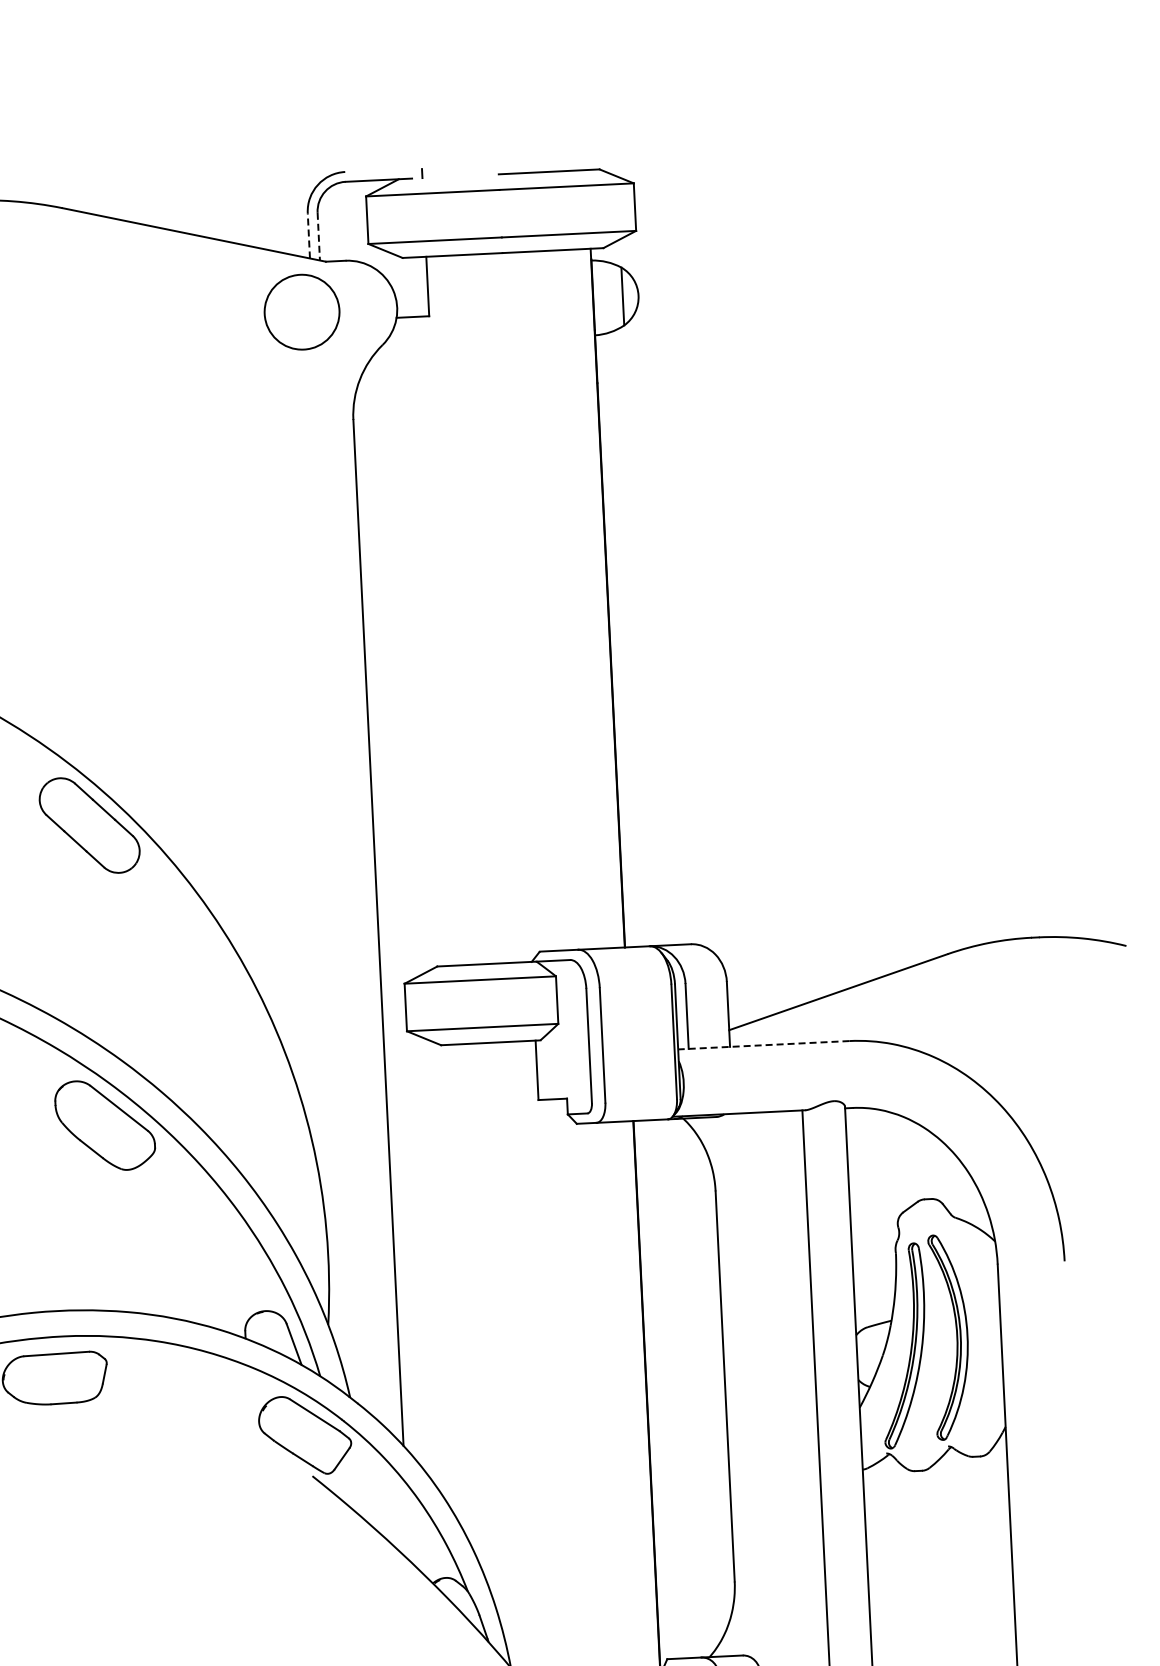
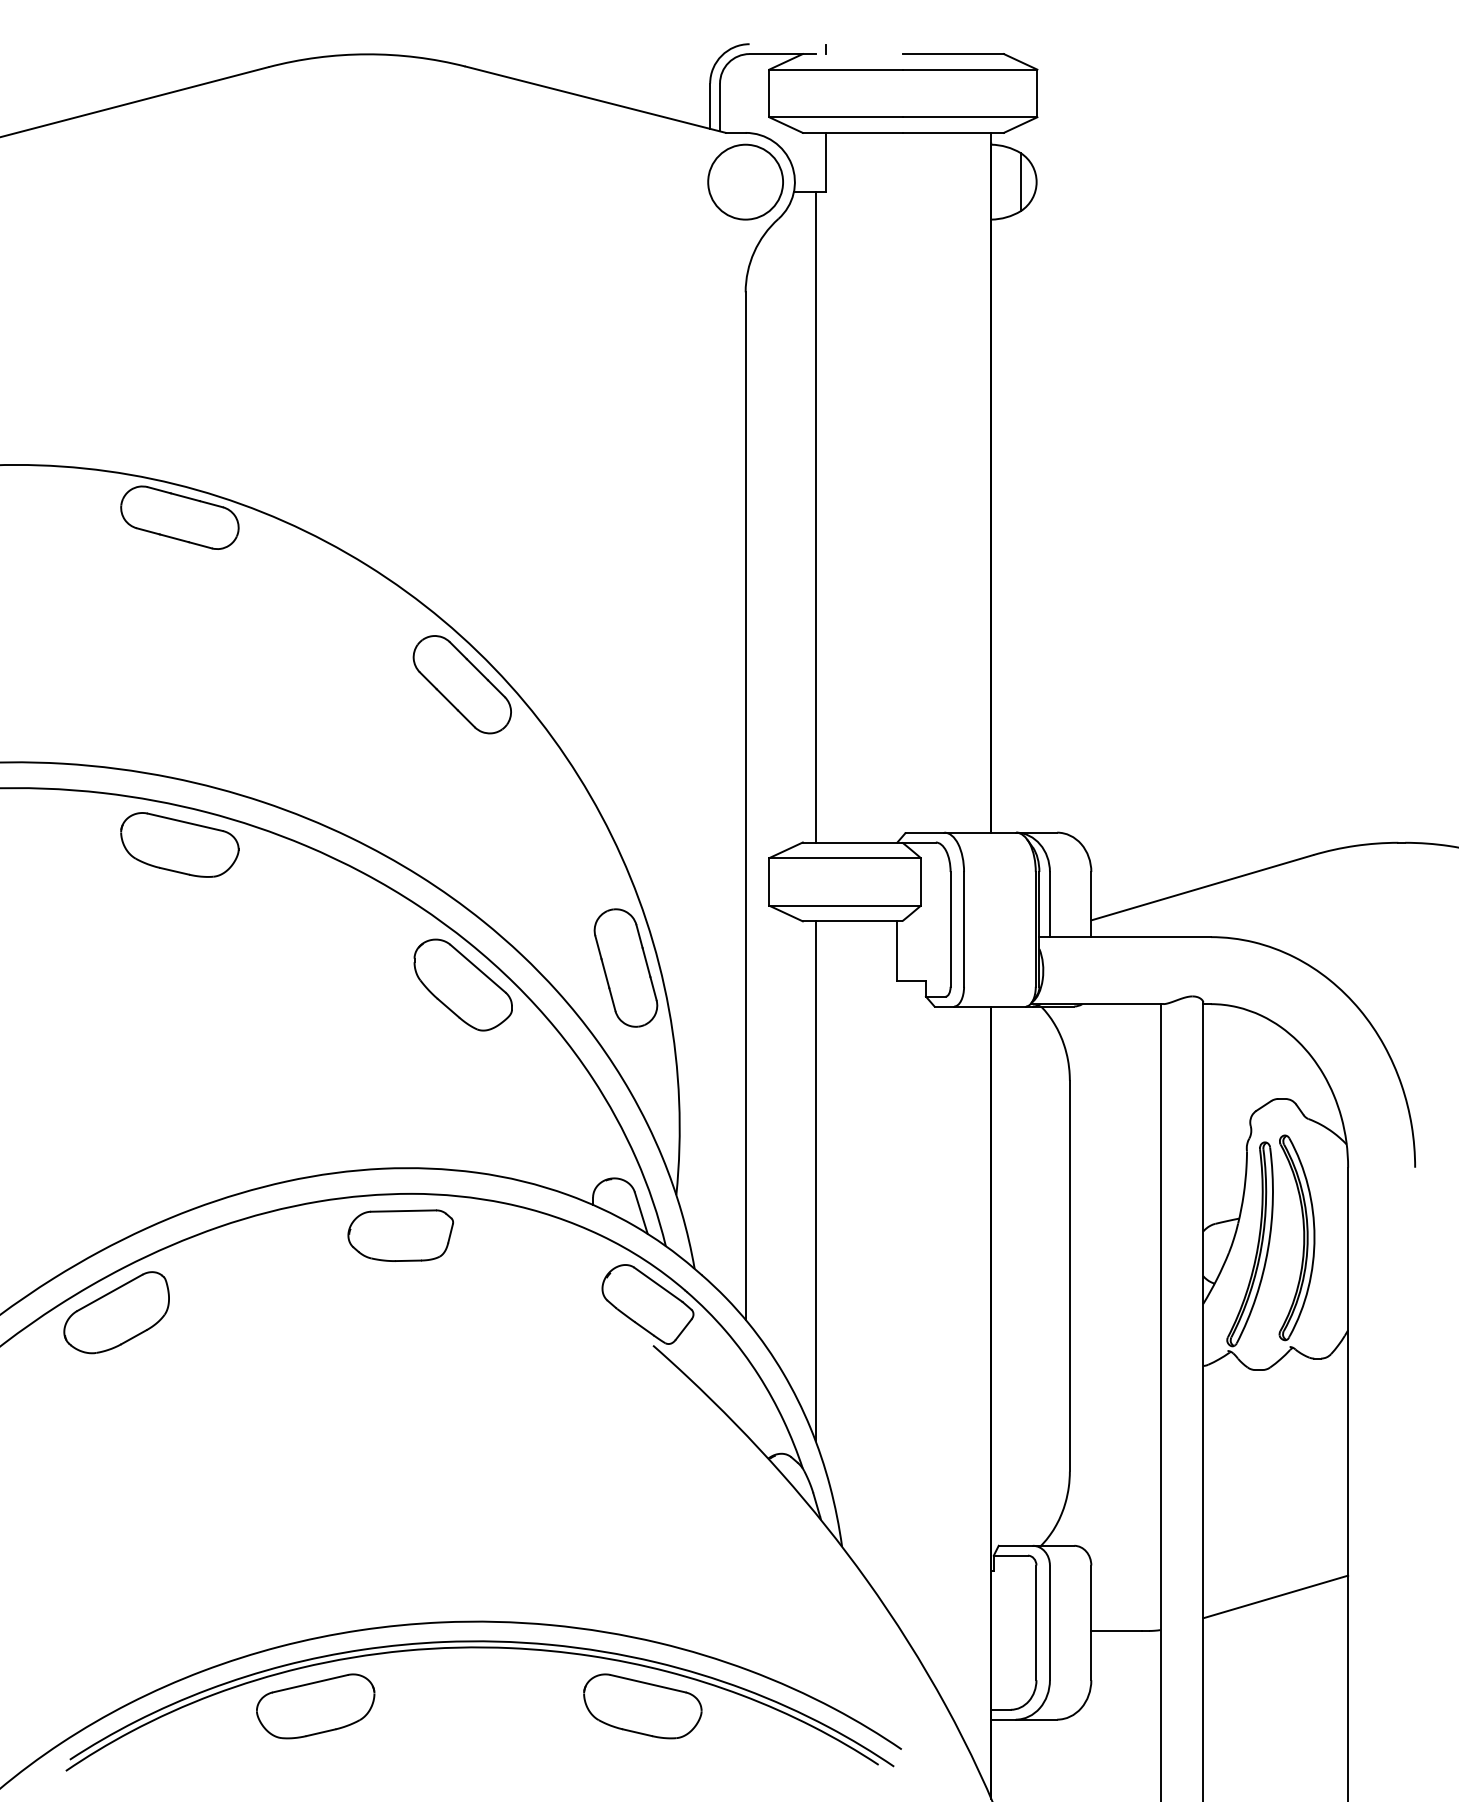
line: (309, 236) -> (710, 106), dashed -> solid
line: (319, 236) -> (720, 107), dashed -> solid
circle: (301, 311) -> (745, 181), moved
line: (434, 641) -> (815, 517), added
line: (764, 1045) -> (1125, 937), dashed -> solid
part: (266, 1099) -> (625, 967), added
line: (466, 1303) -> (815, 1180), added

